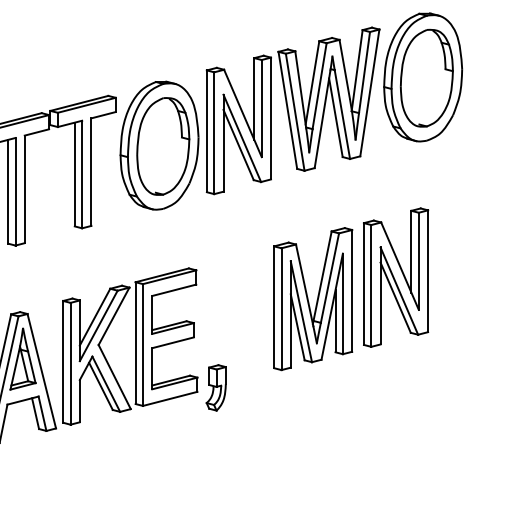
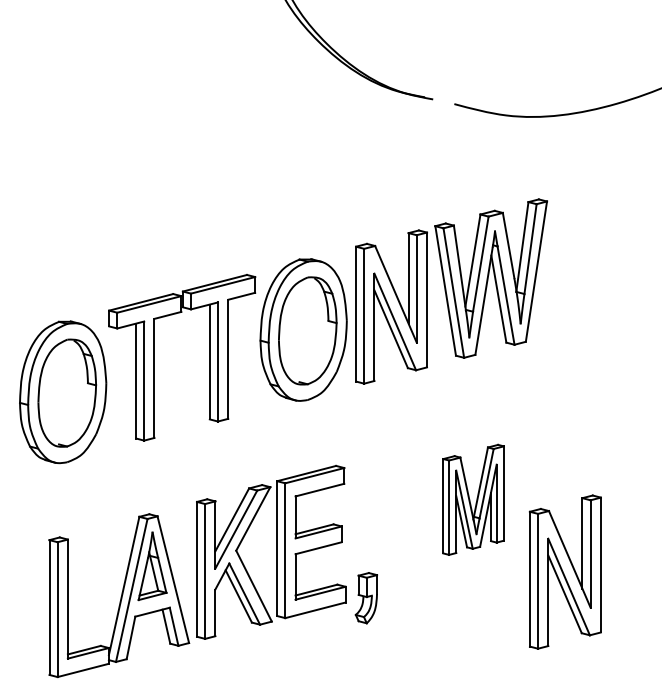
part: (423, 77) -> (595, 254), removed
part: (395, 277) -> (564, 571), moved
part: (312, 298) -> (473, 499), size x0.7

